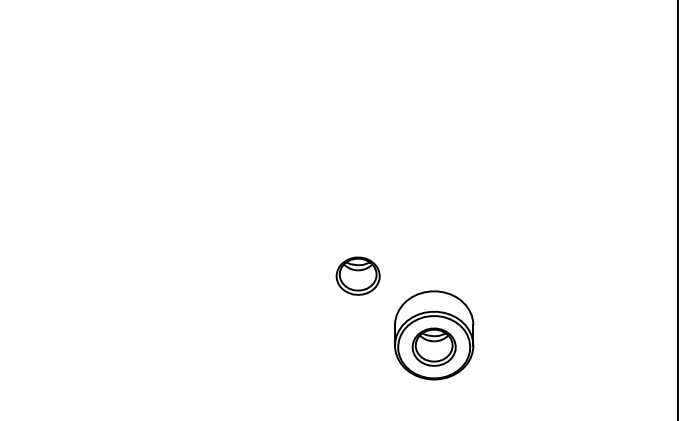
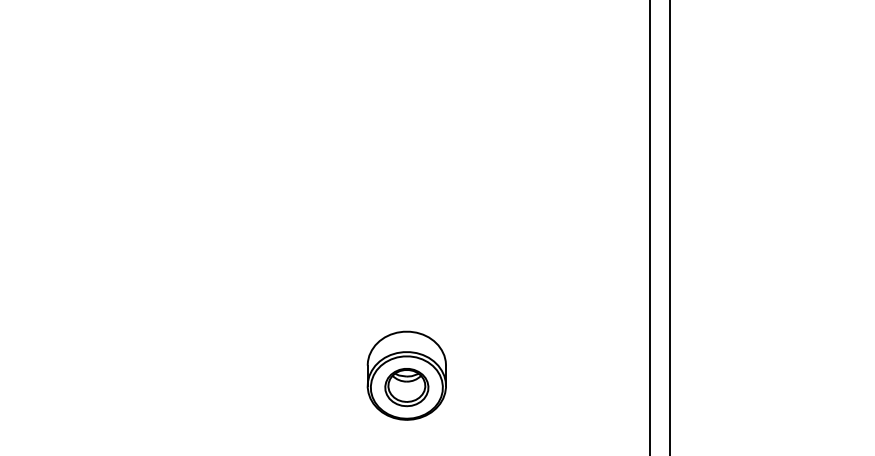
part: (357, 276) -> (330, 316), removed

